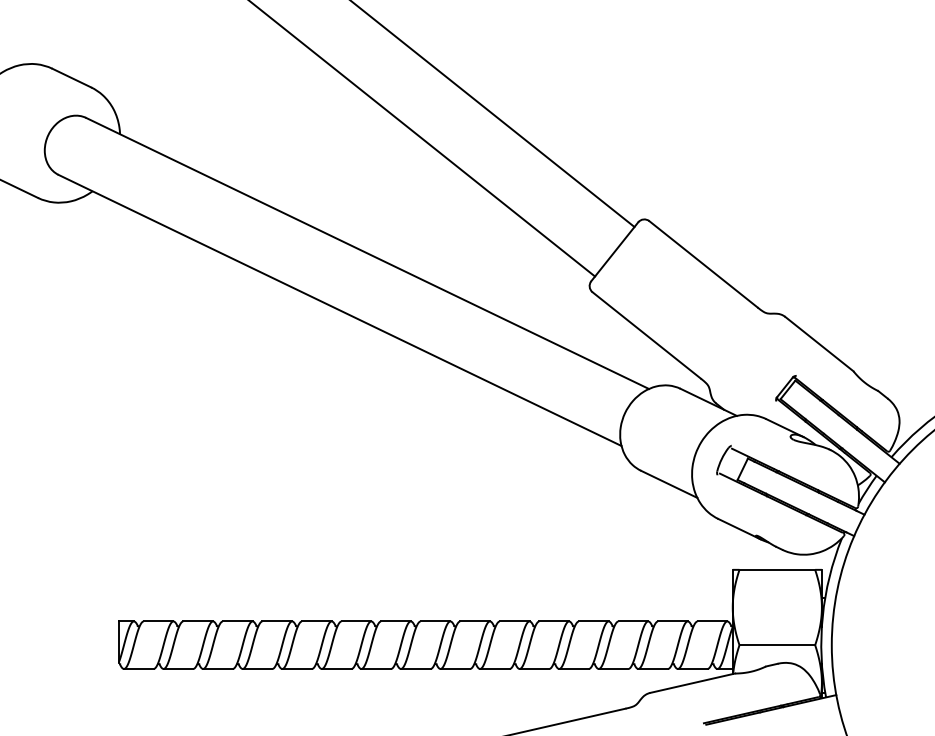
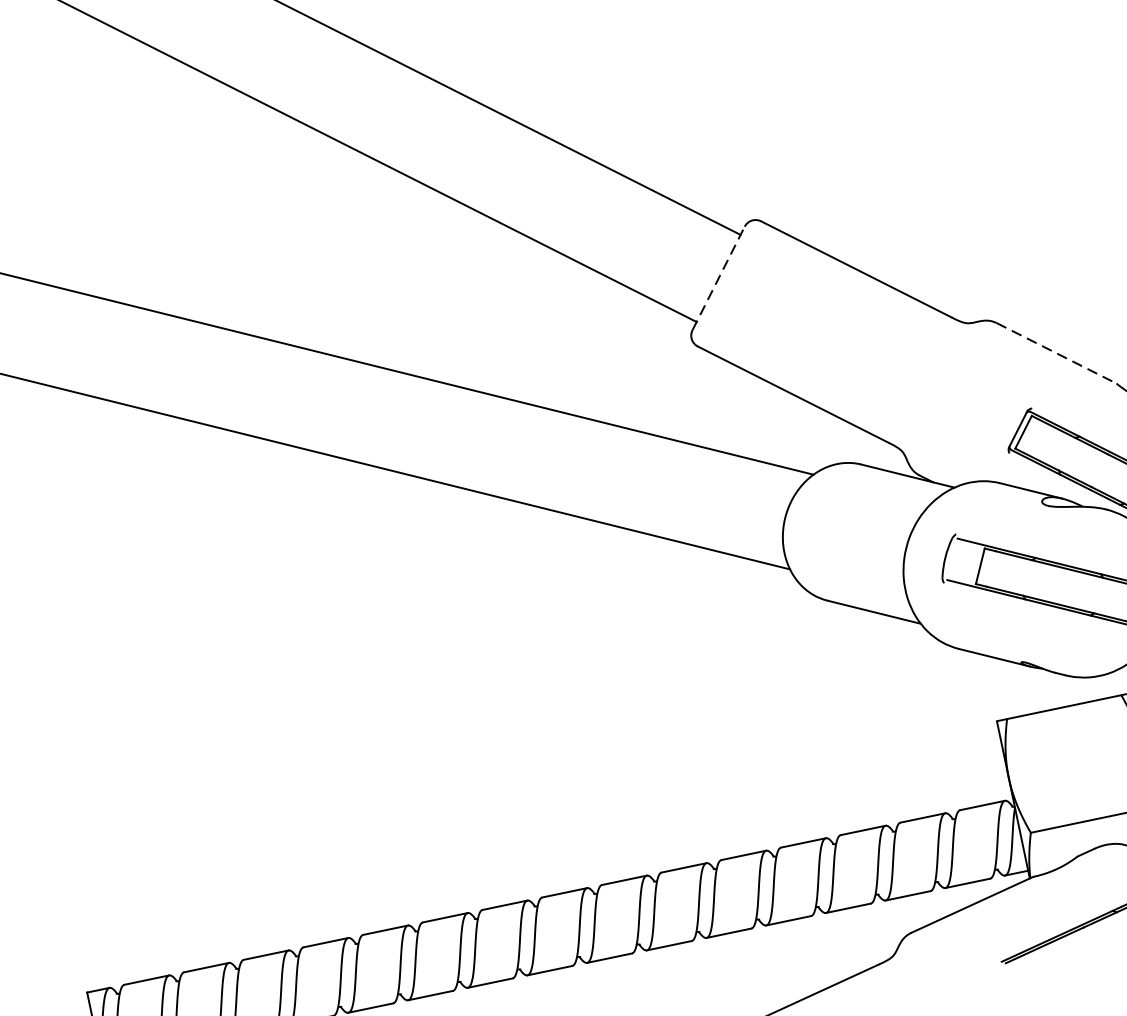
line: (614, 251) -> (718, 278), solid -> dashed
line: (819, 344) -> (1056, 353), solid -> dashed

